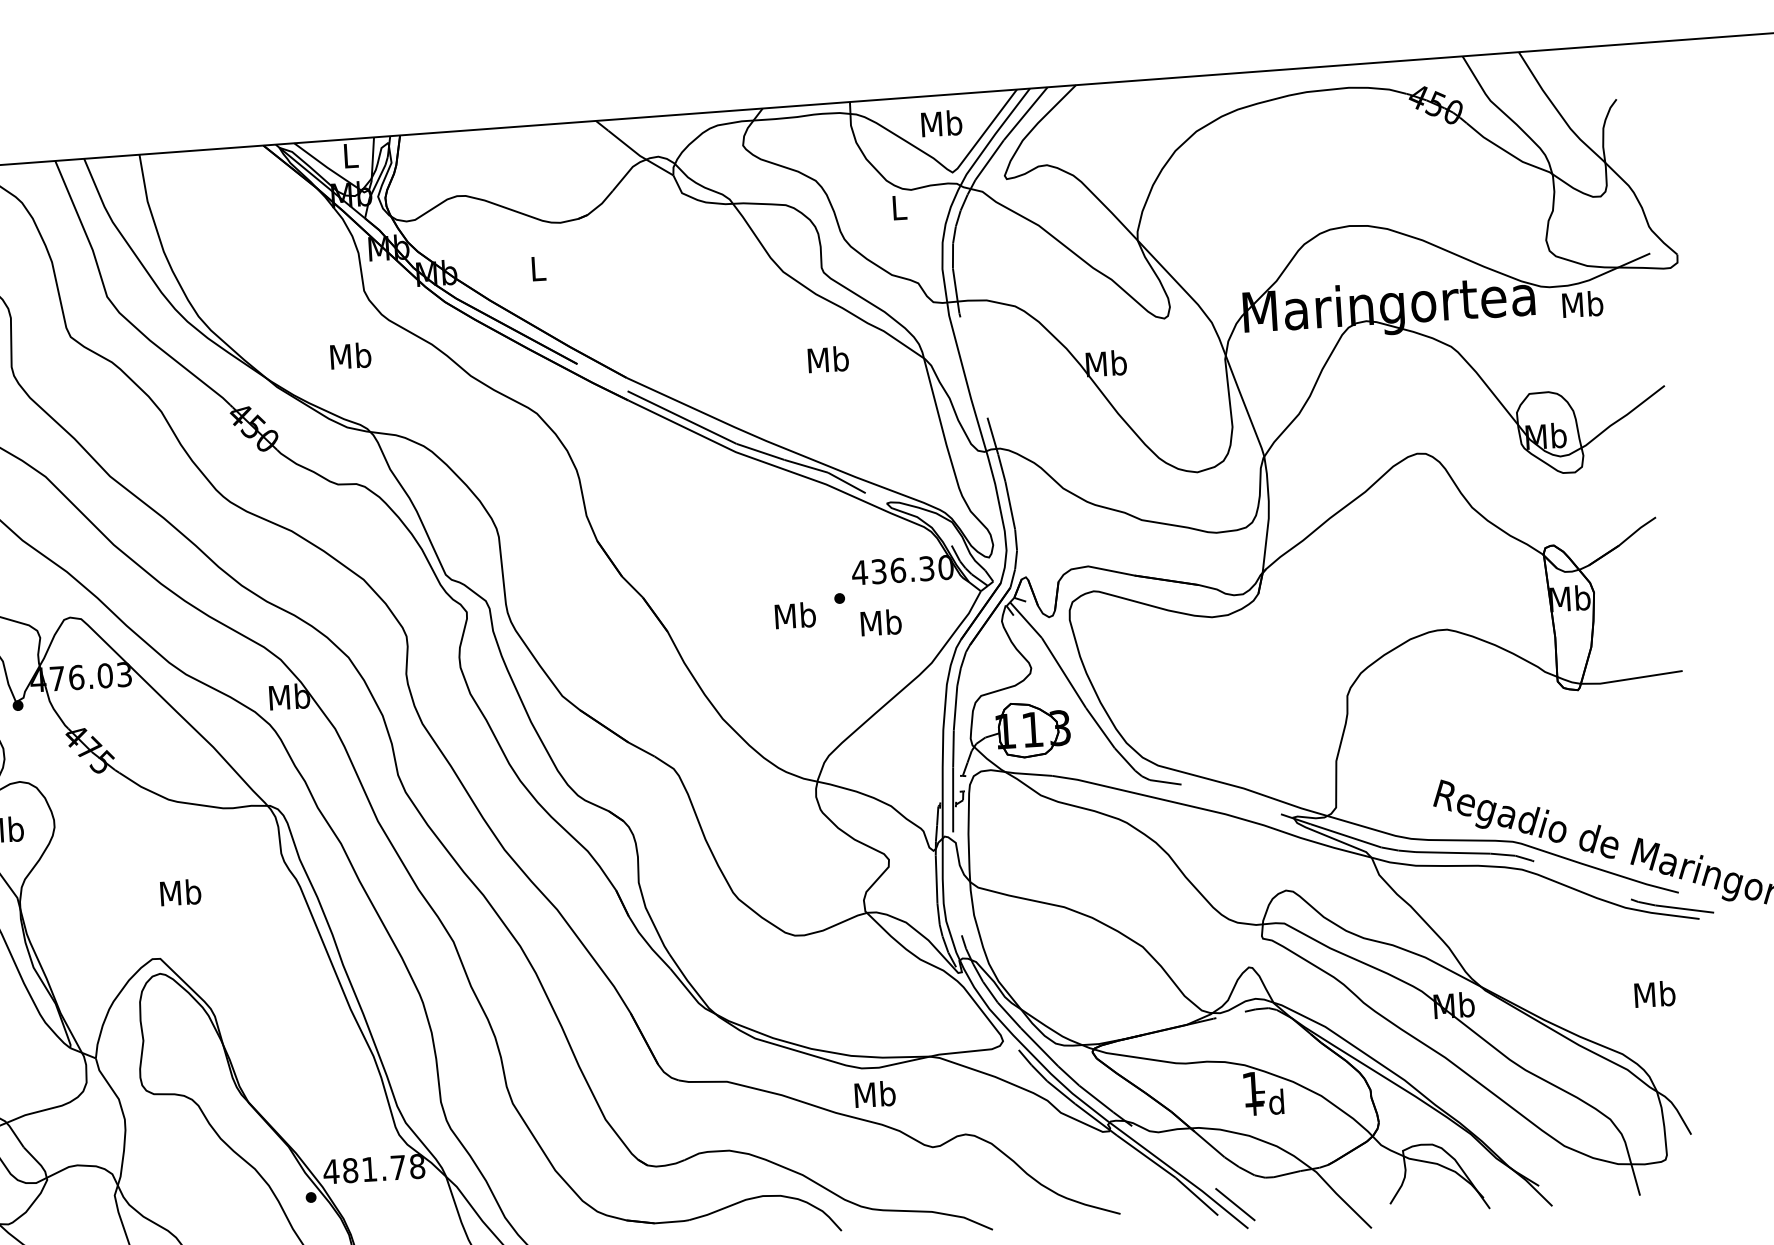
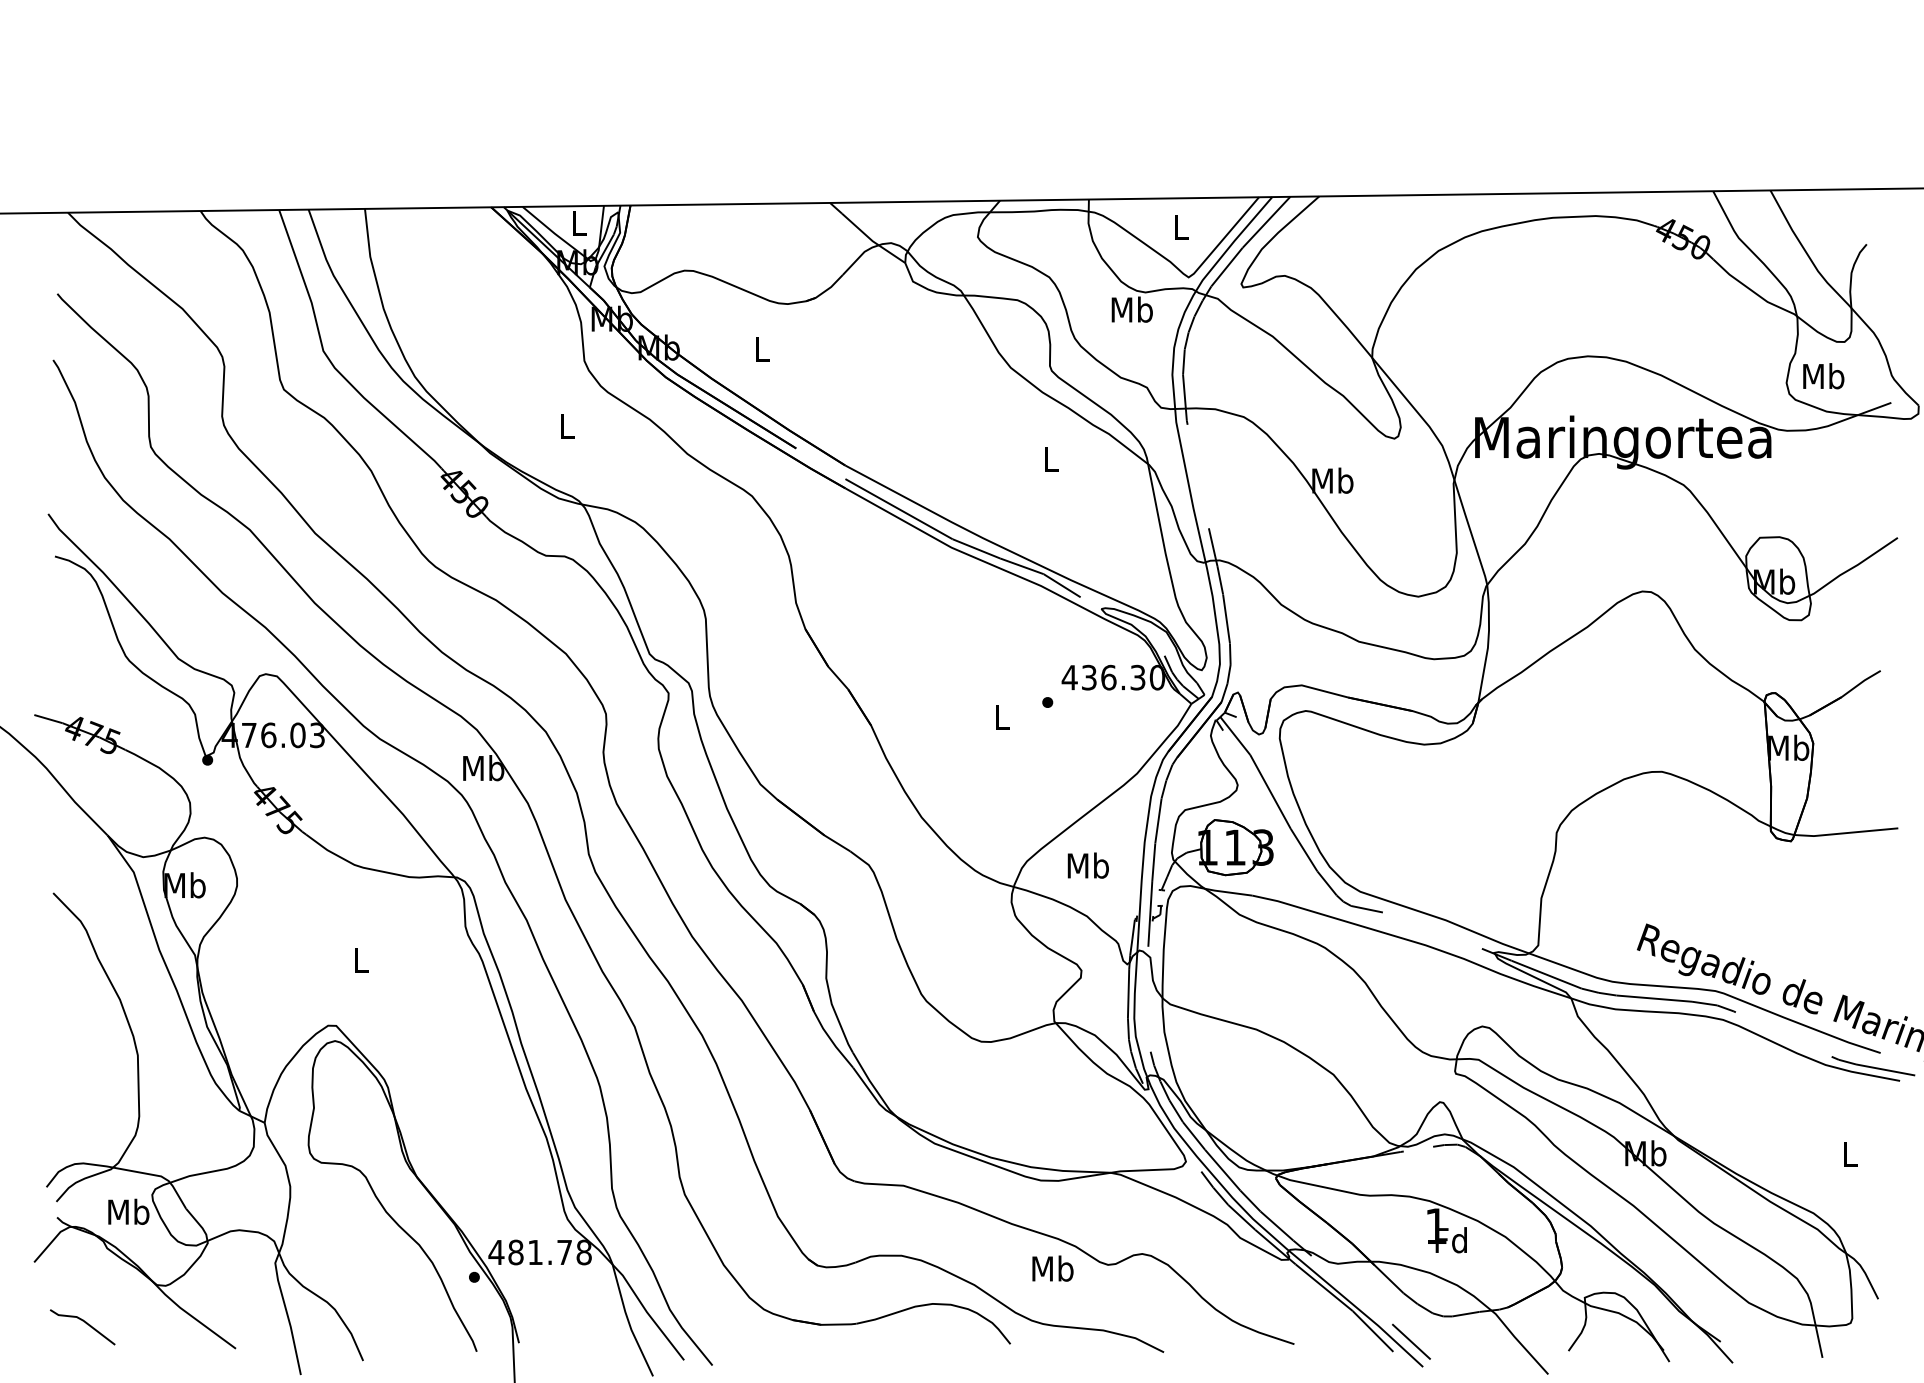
text: (941, 123) -> (1180, 227), Mb -> L
text: (898, 207) -> (1131, 309), L -> Mb
text: (1582, 304) -> (1823, 376), moved
text: (350, 356) -> (566, 426), Mb -> L
text: (827, 359) -> (1050, 459), Mb -> L
text: (795, 616) -> (1001, 717), Mb -> L
text: (880, 622) -> (1087, 865), moved
text: (180, 892) -> (360, 959), Mb -> L
text: (1654, 994) -> (1849, 1154), Mb -> L
text: (874, 1094) -> (1052, 1268), moved

